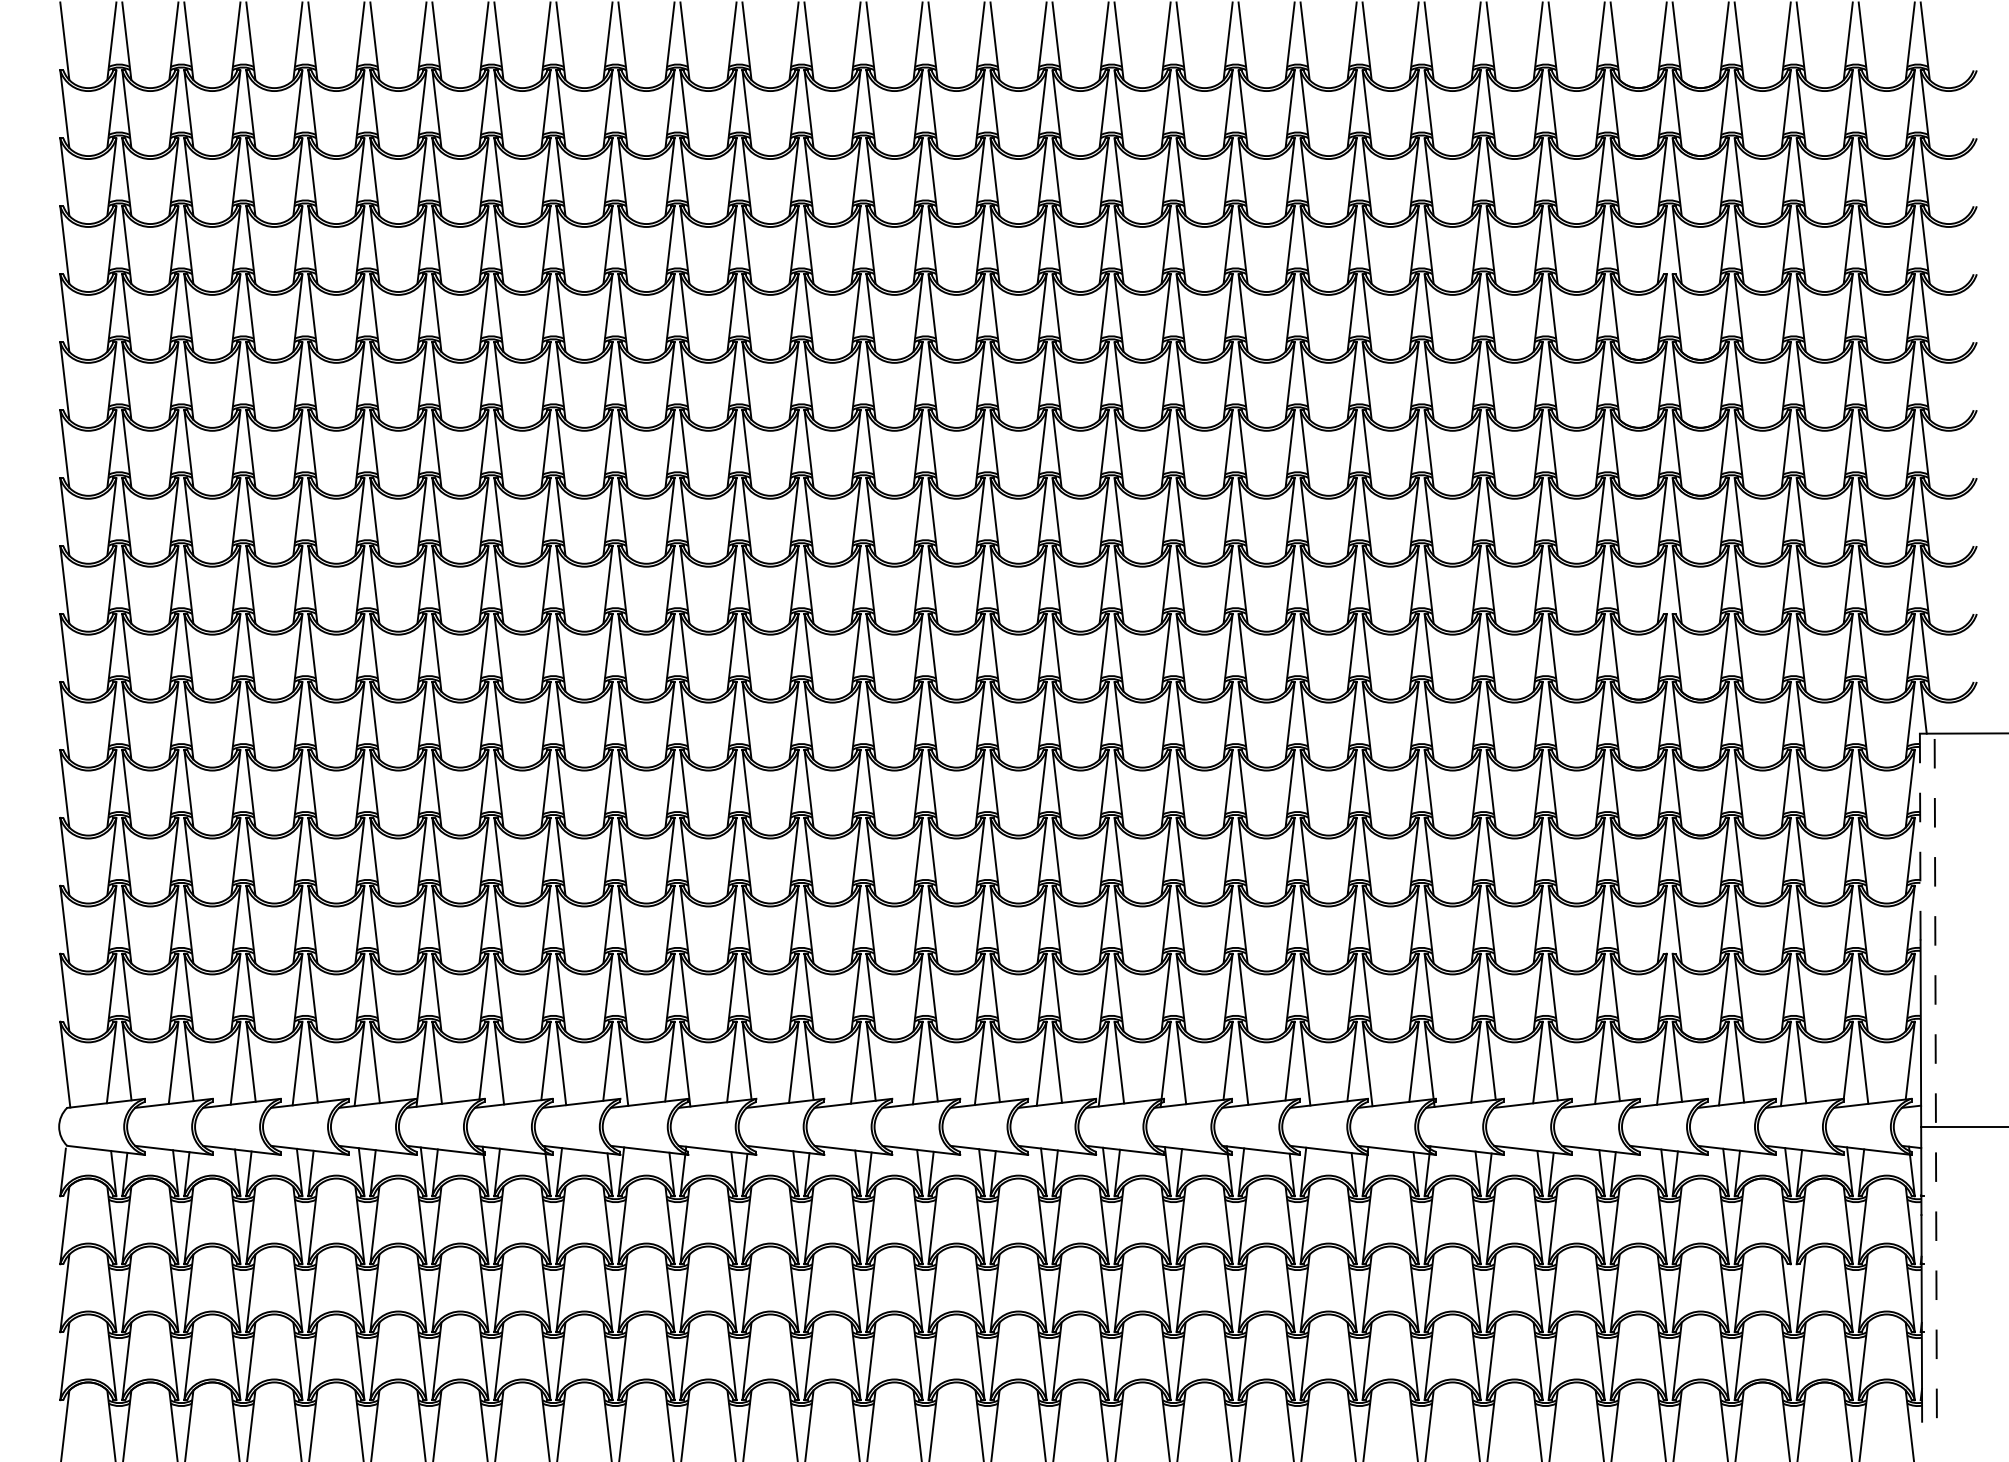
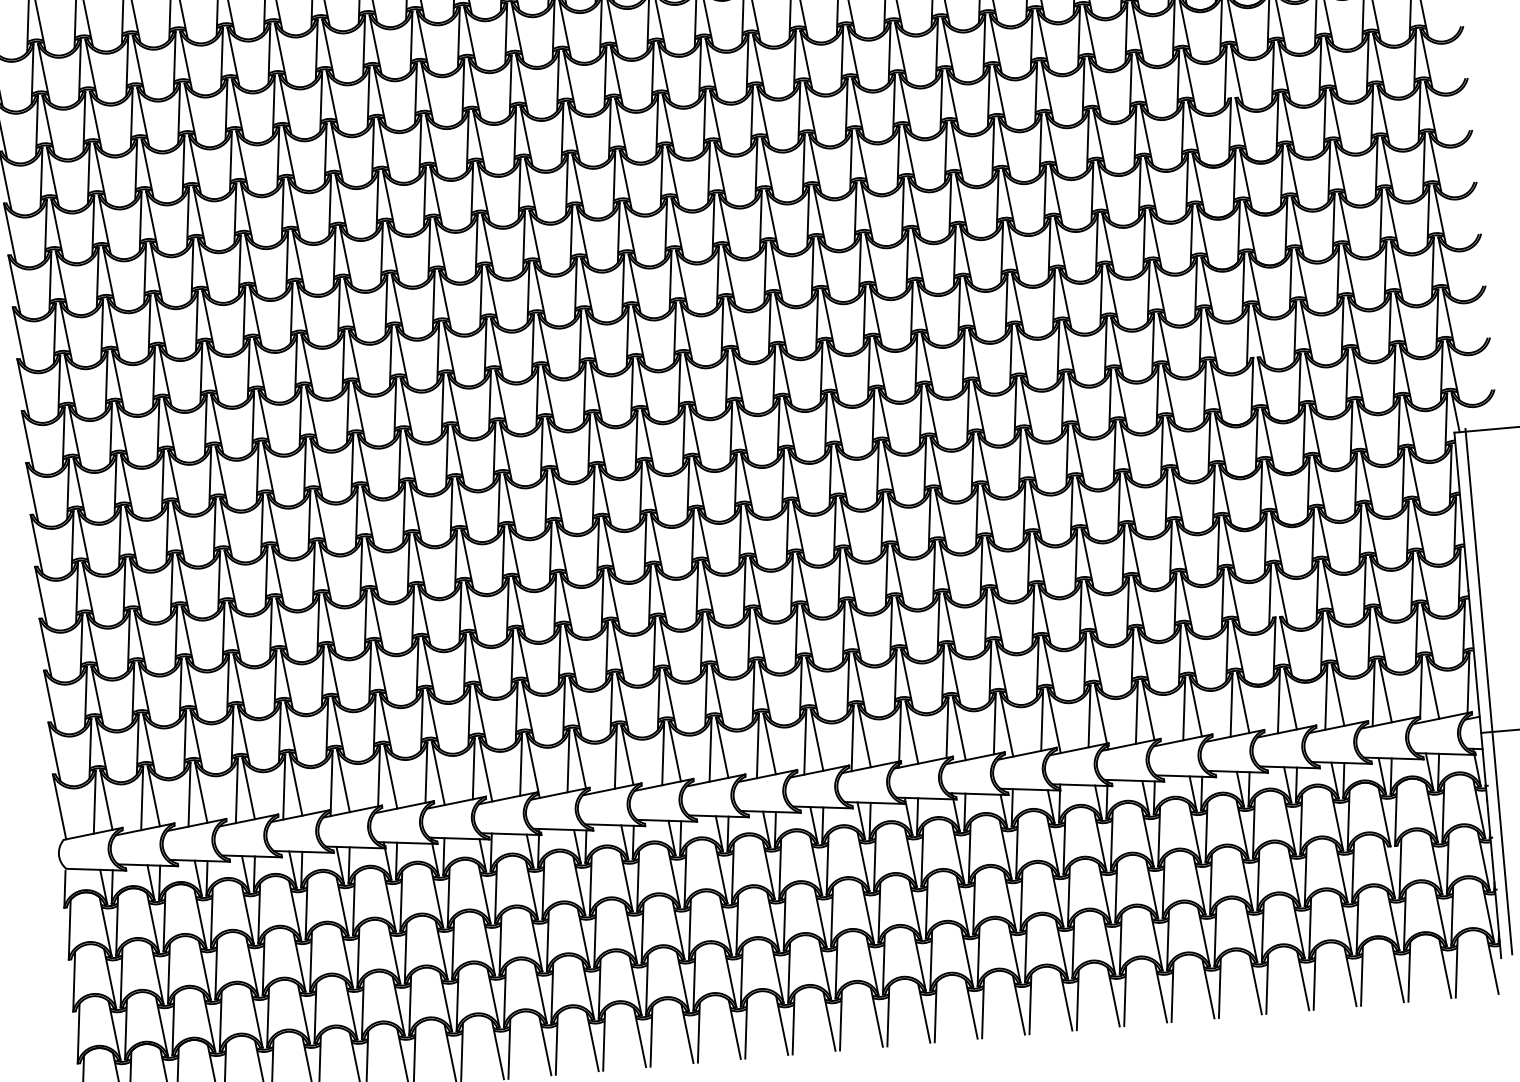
line: (1920, 836) -> (1461, 511), dashed -> solid
line: (1935, 1073) -> (1488, 691), dashed -> solid

